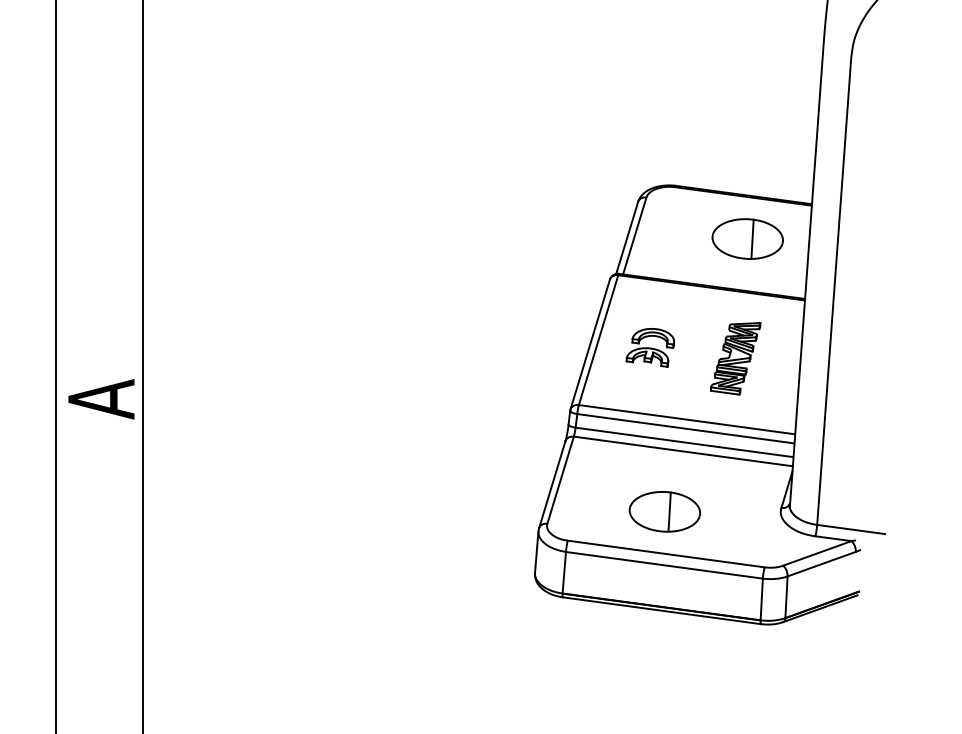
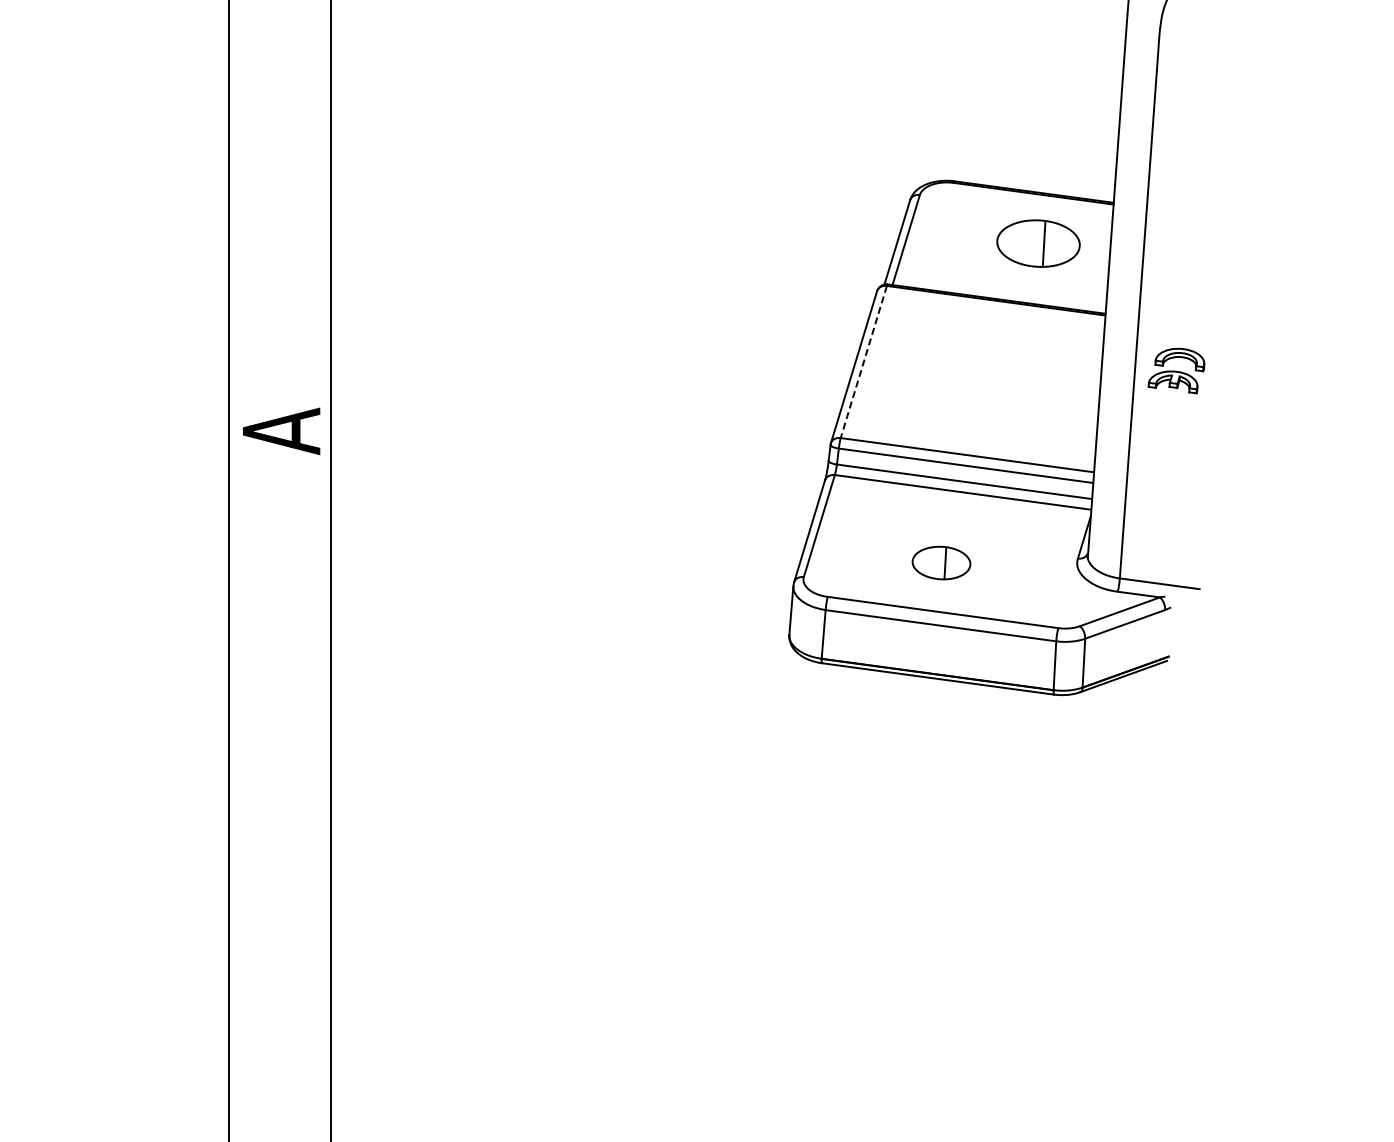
line: (598, 340) -> (863, 362), solid -> dashed
part: (650, 347) -> (1176, 370), moved
part: (735, 358) -> (1024, 383), removed
part: (664, 511) -> (941, 562), size x0.7

